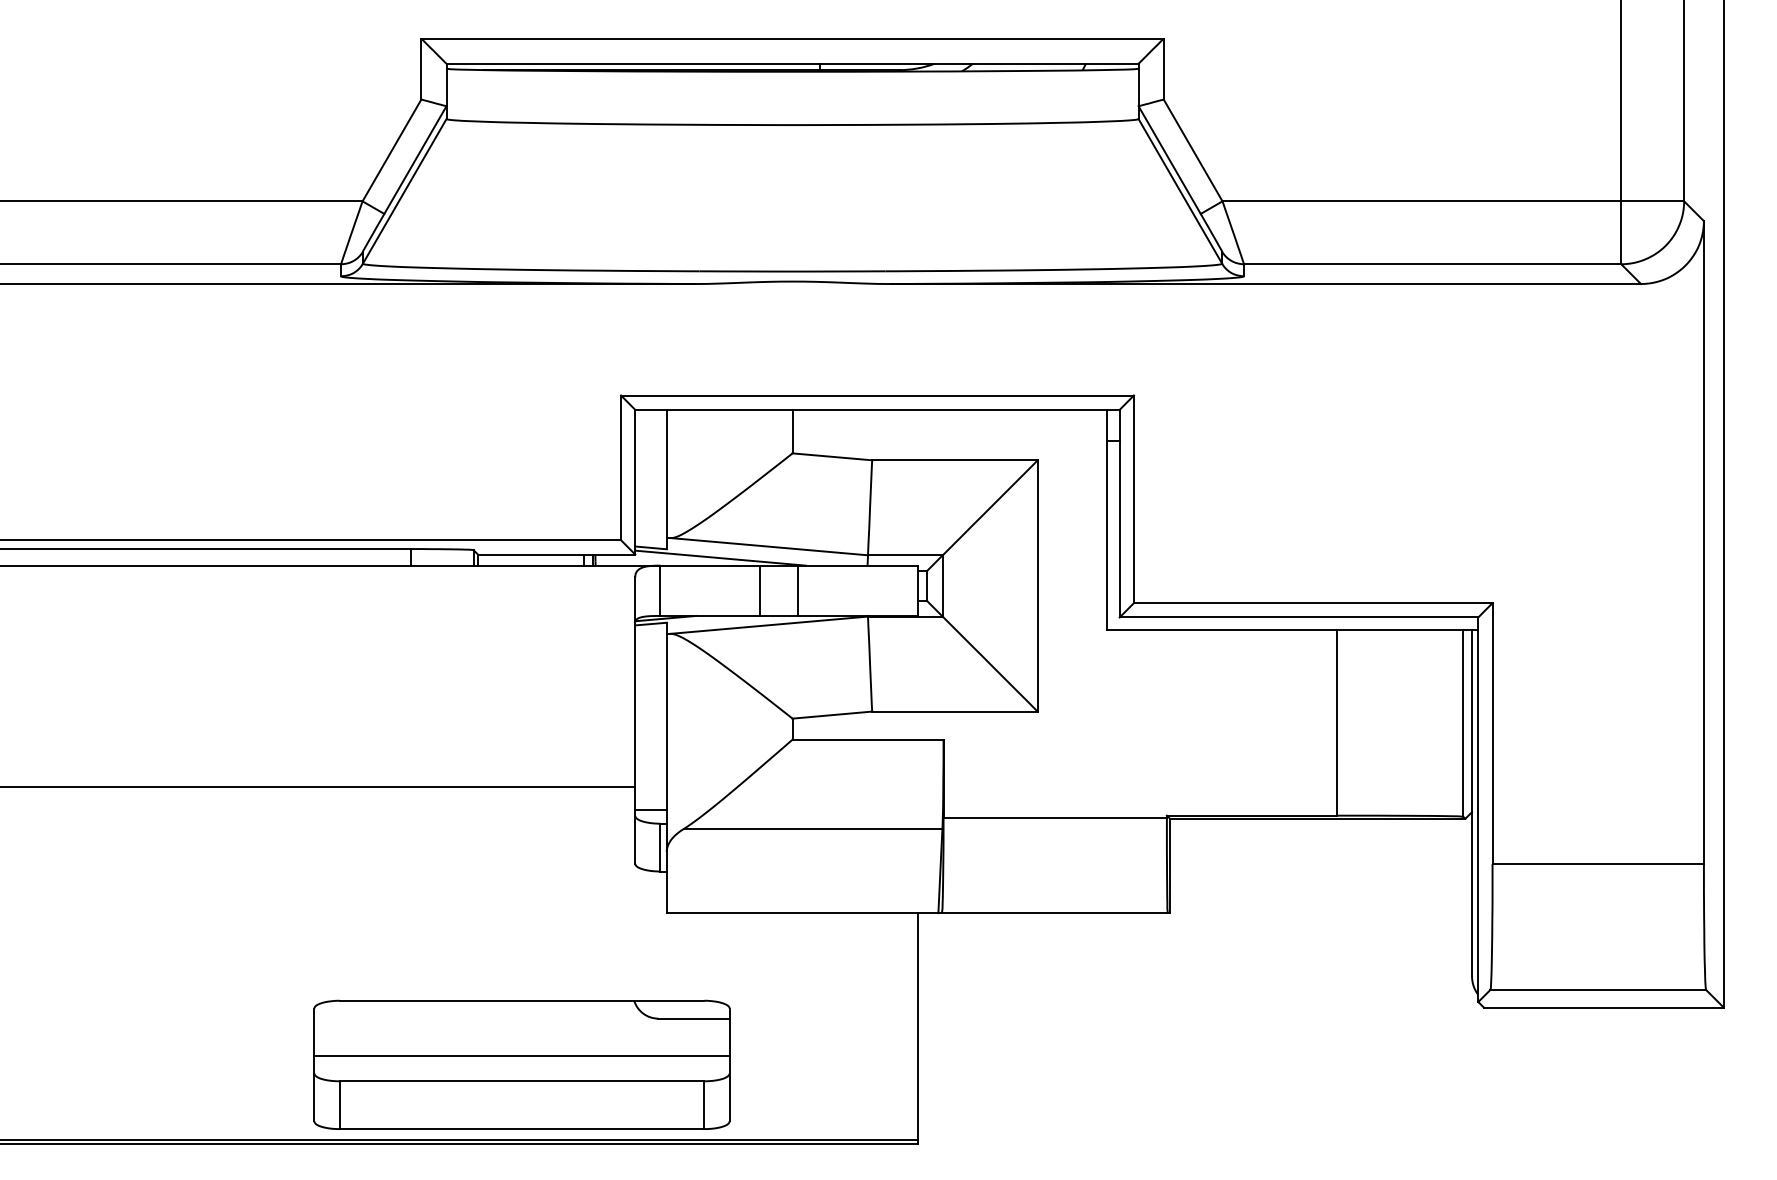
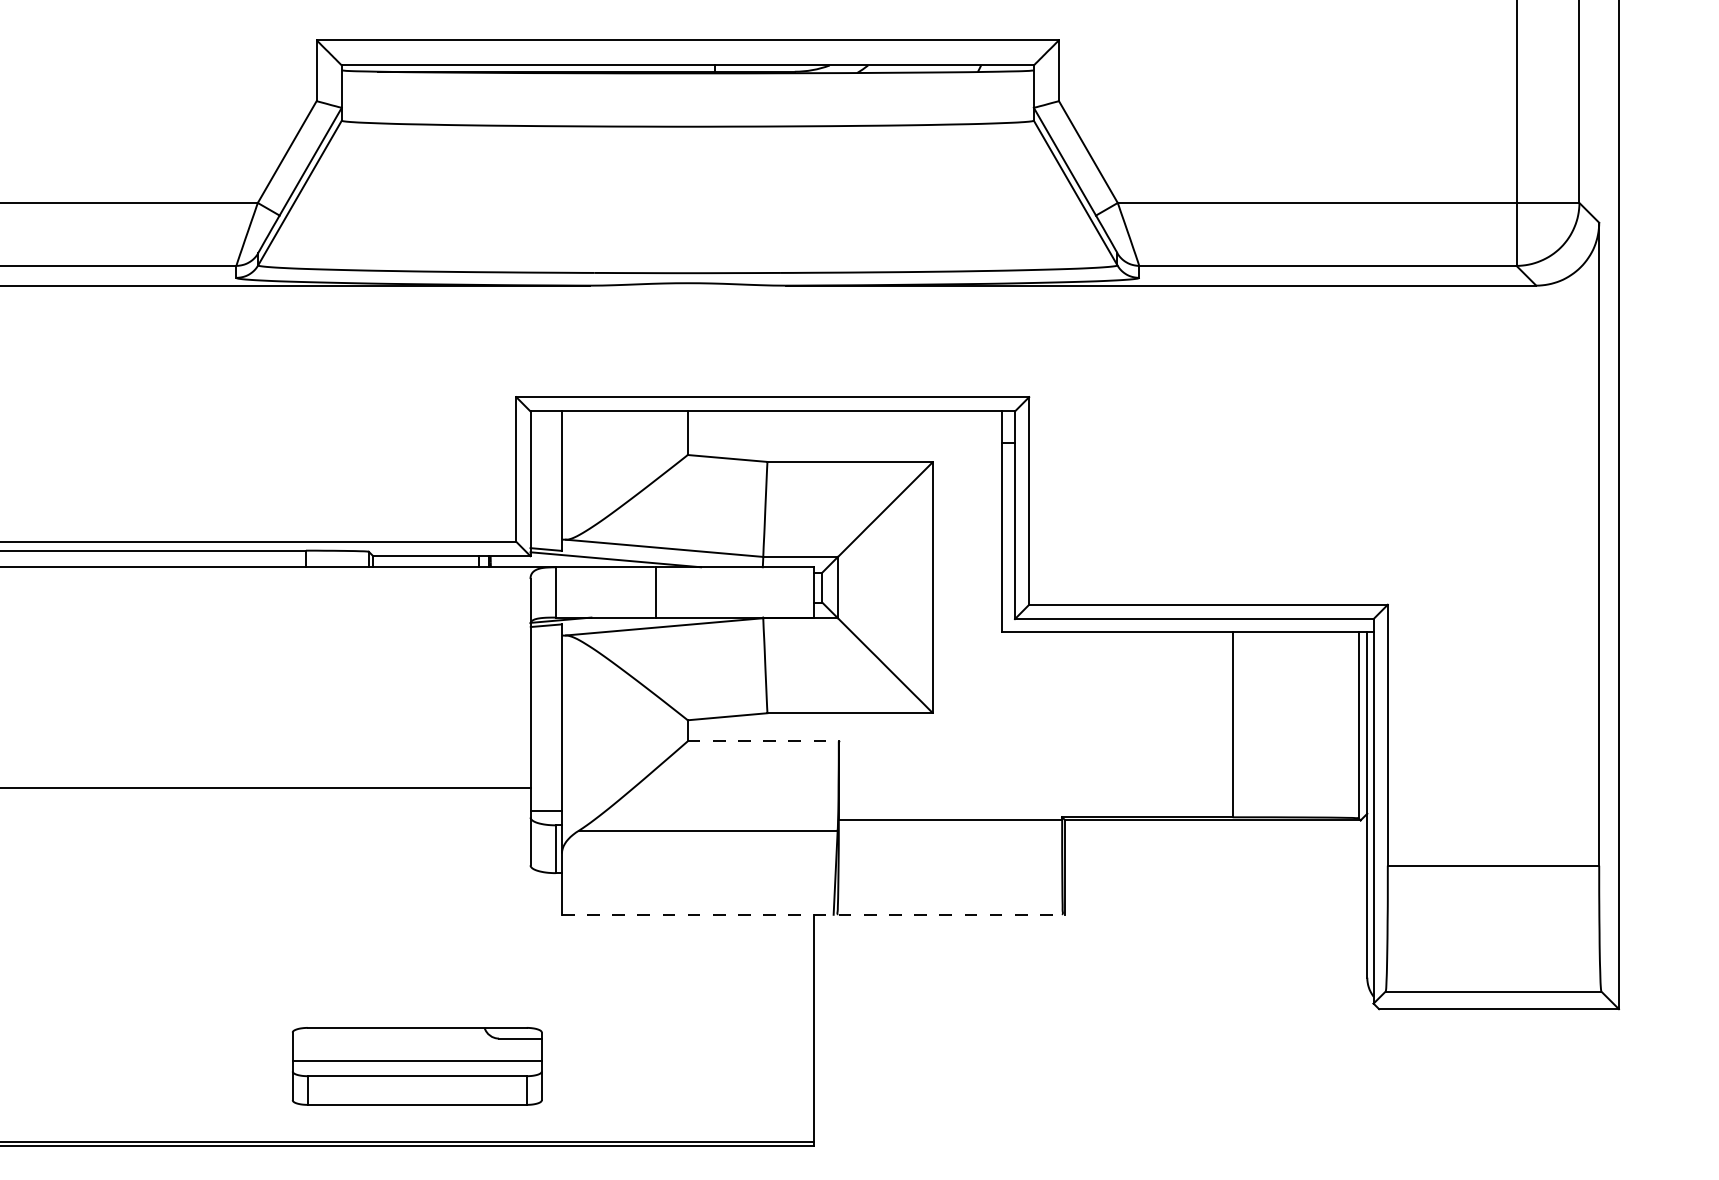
line: (798, 590) -> (693, 592), removed
line: (868, 739) -> (763, 741), solid -> dashed
line: (918, 913) -> (813, 915), solid -> dashed
part: (521, 1064) -> (416, 1066), size x0.6

